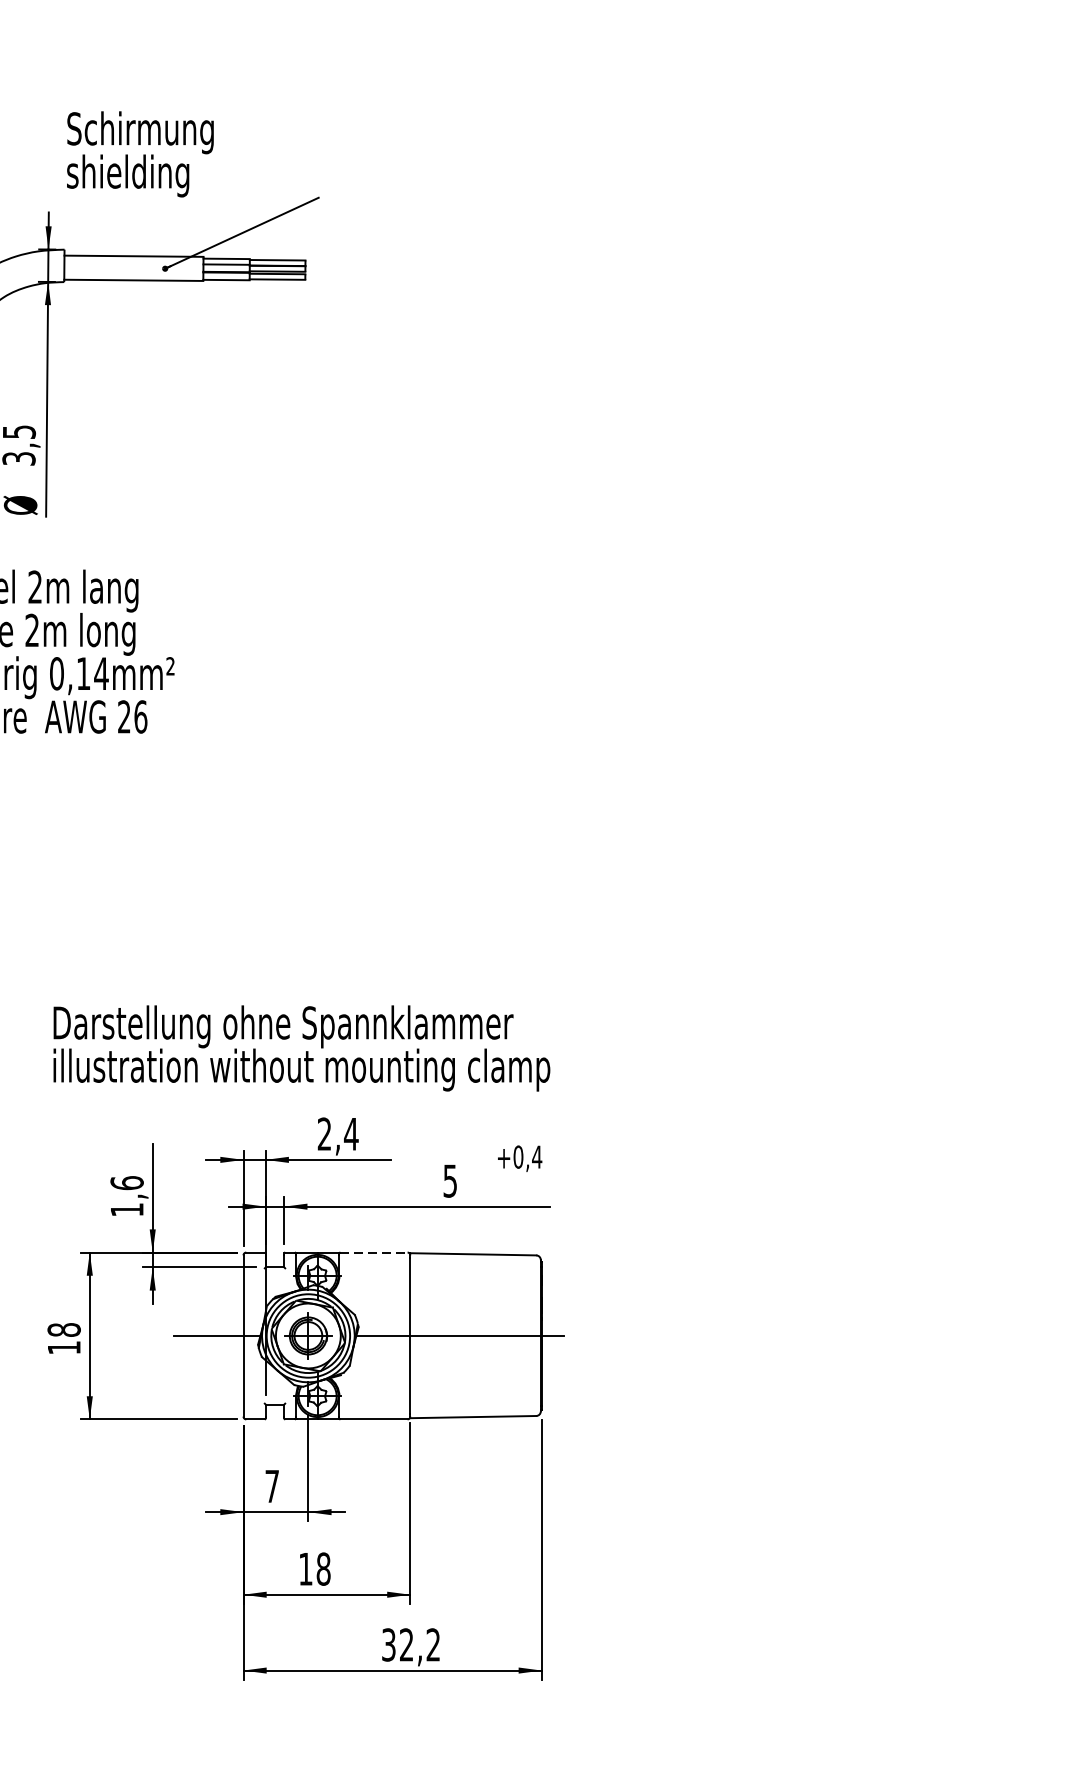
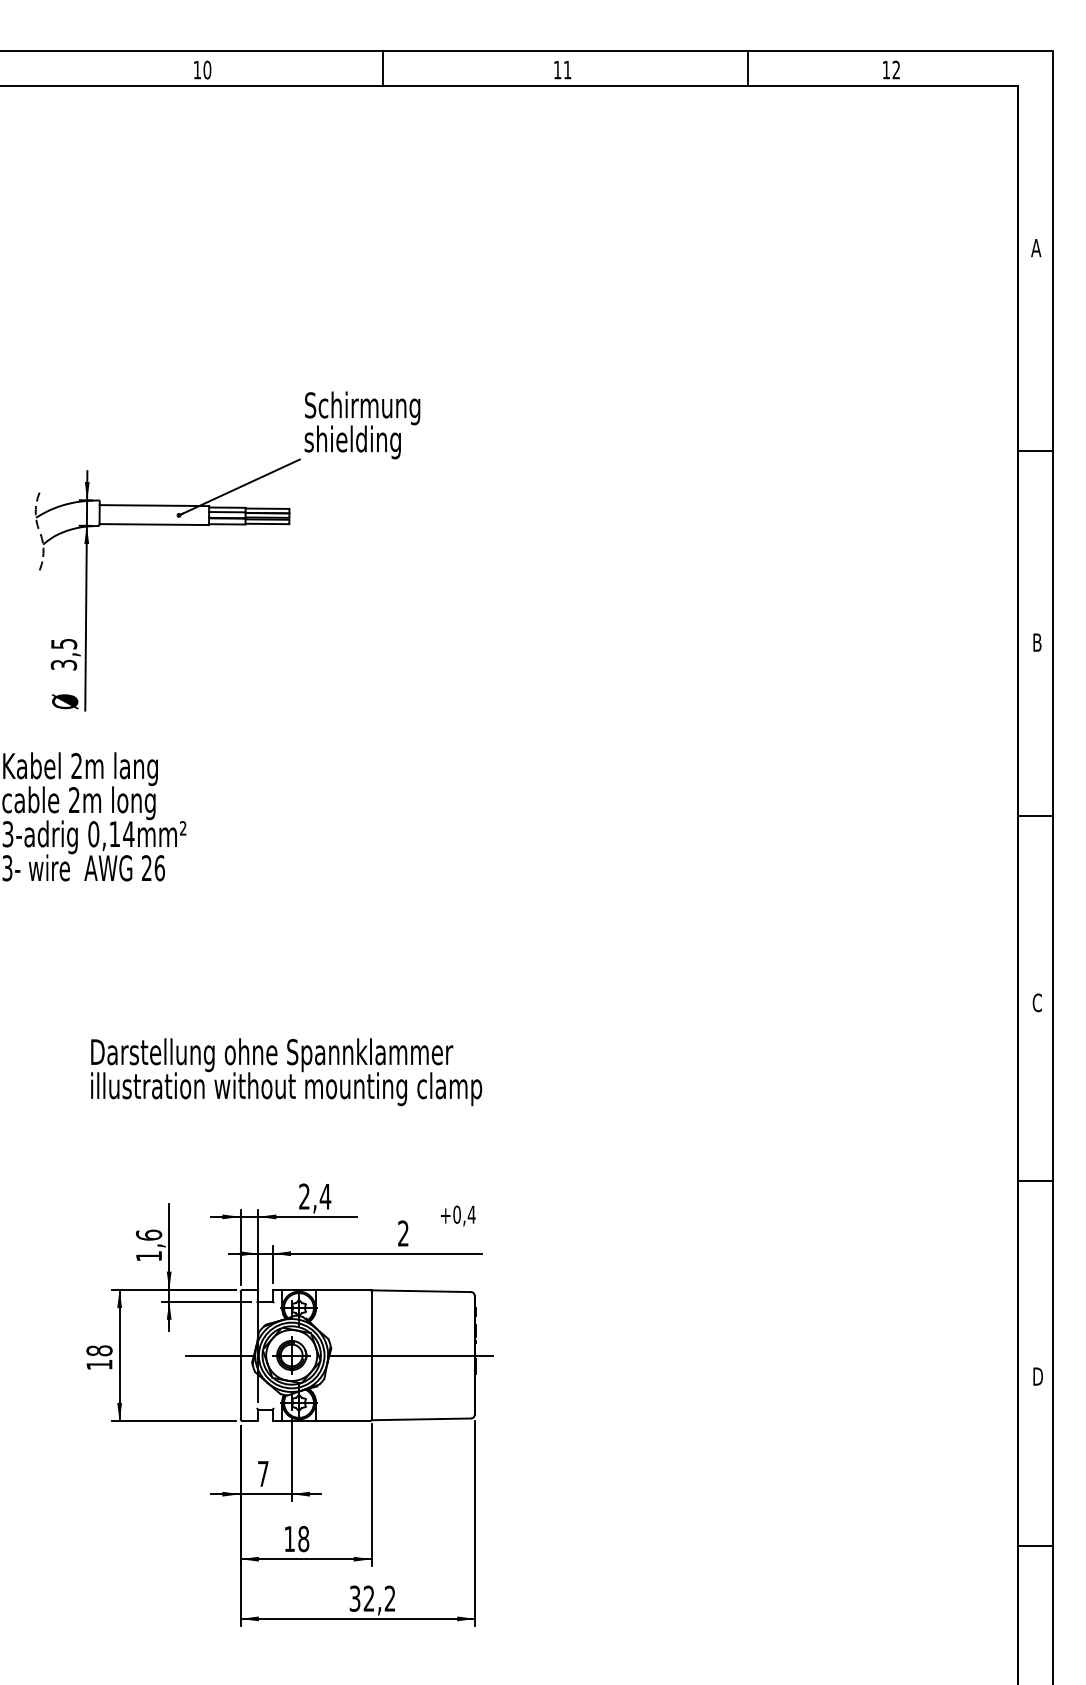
text: (140, 154) -> (362, 425), moved
text: (301, 1048) -> (286, 1072), moved
text: (450, 1180) -> (403, 1233), 5 -> 2
line: (374, 1252) -> (343, 1289), dashed -> solid

